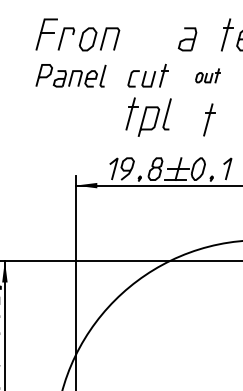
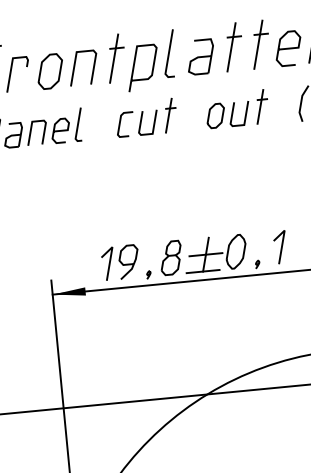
part: (207, 75) -> (236, 108), size x1.67
part: (148, 116) -> (141, 59), moved
part: (209, 119) -> (233, 46), moved

